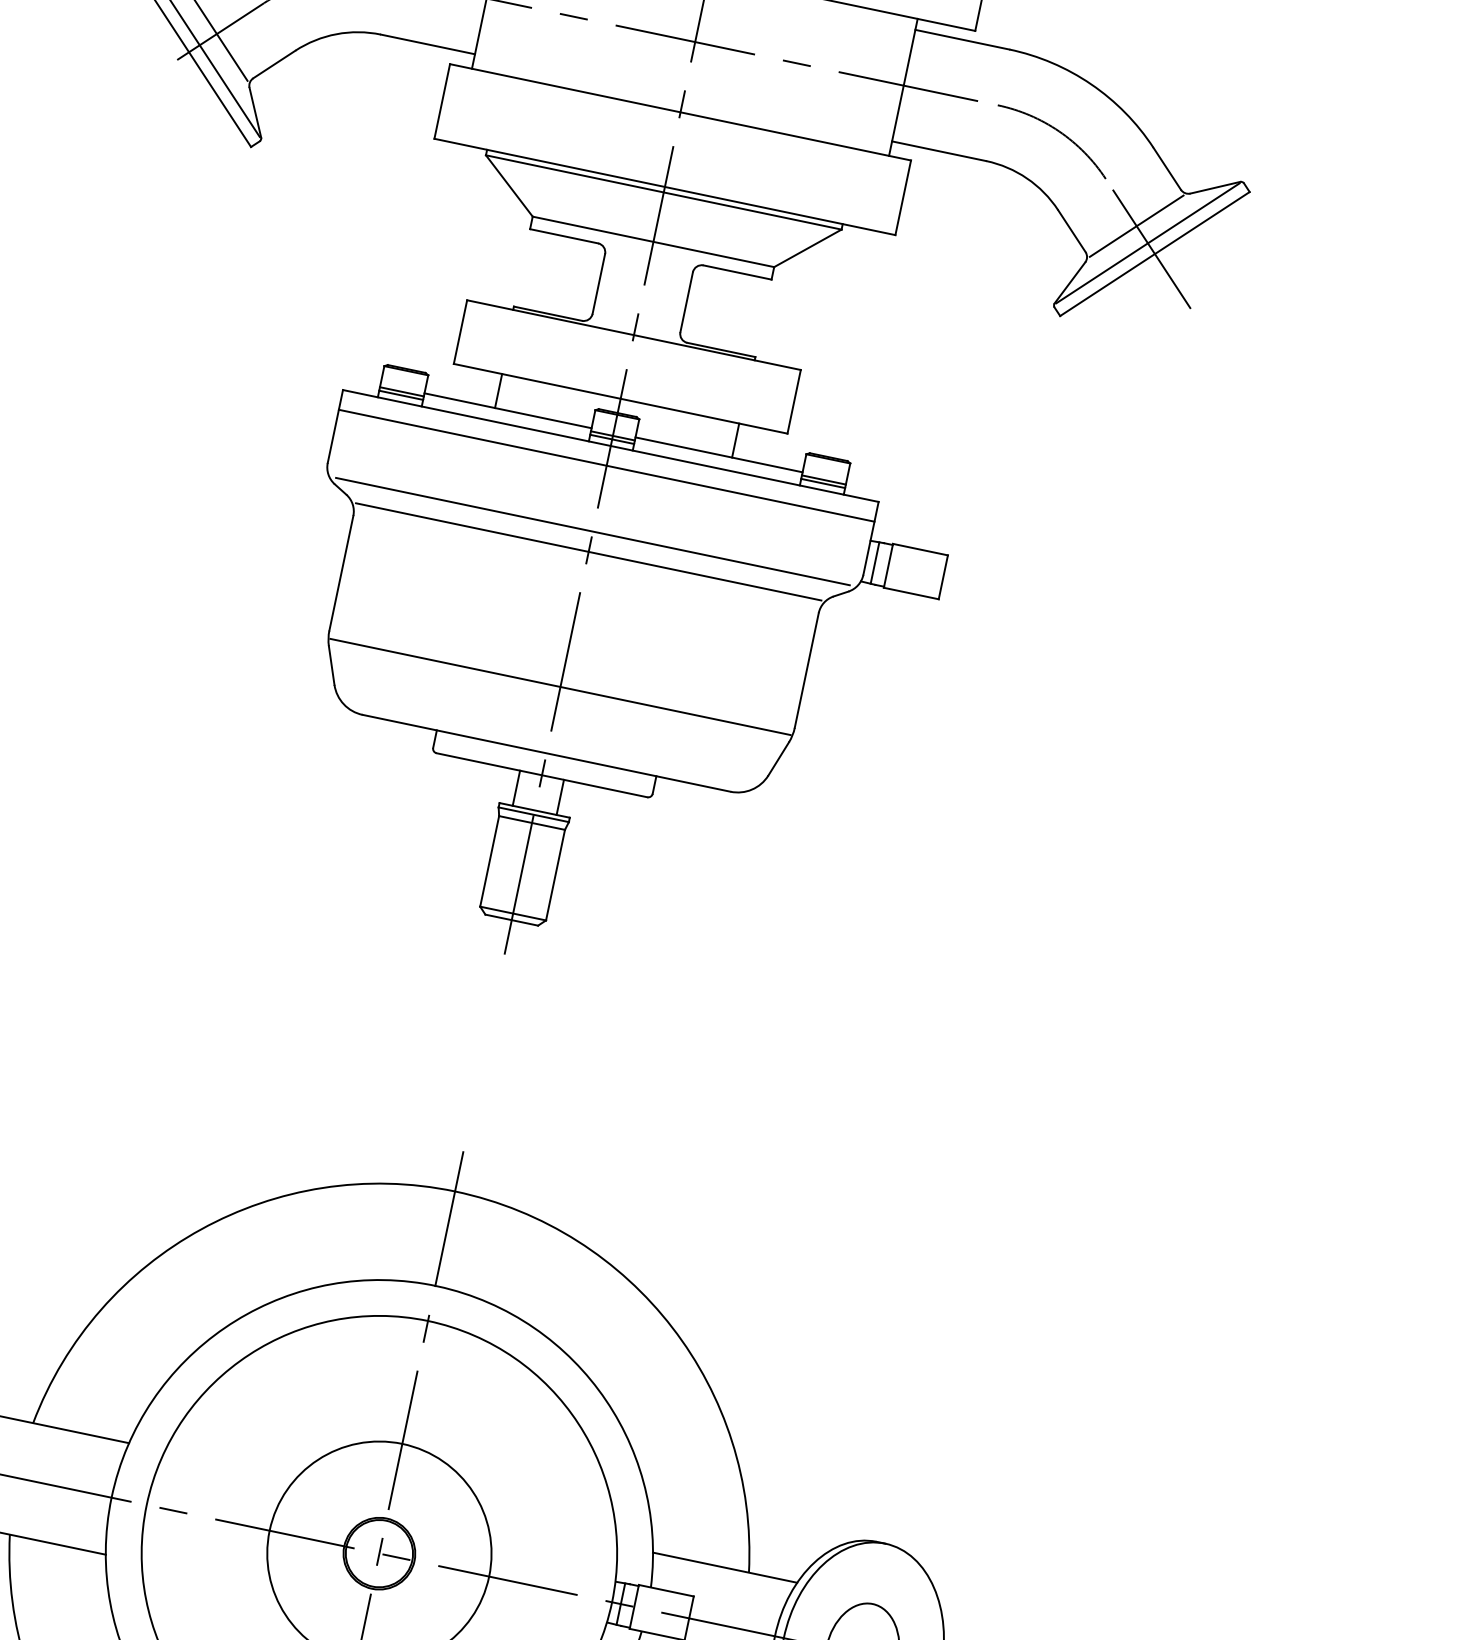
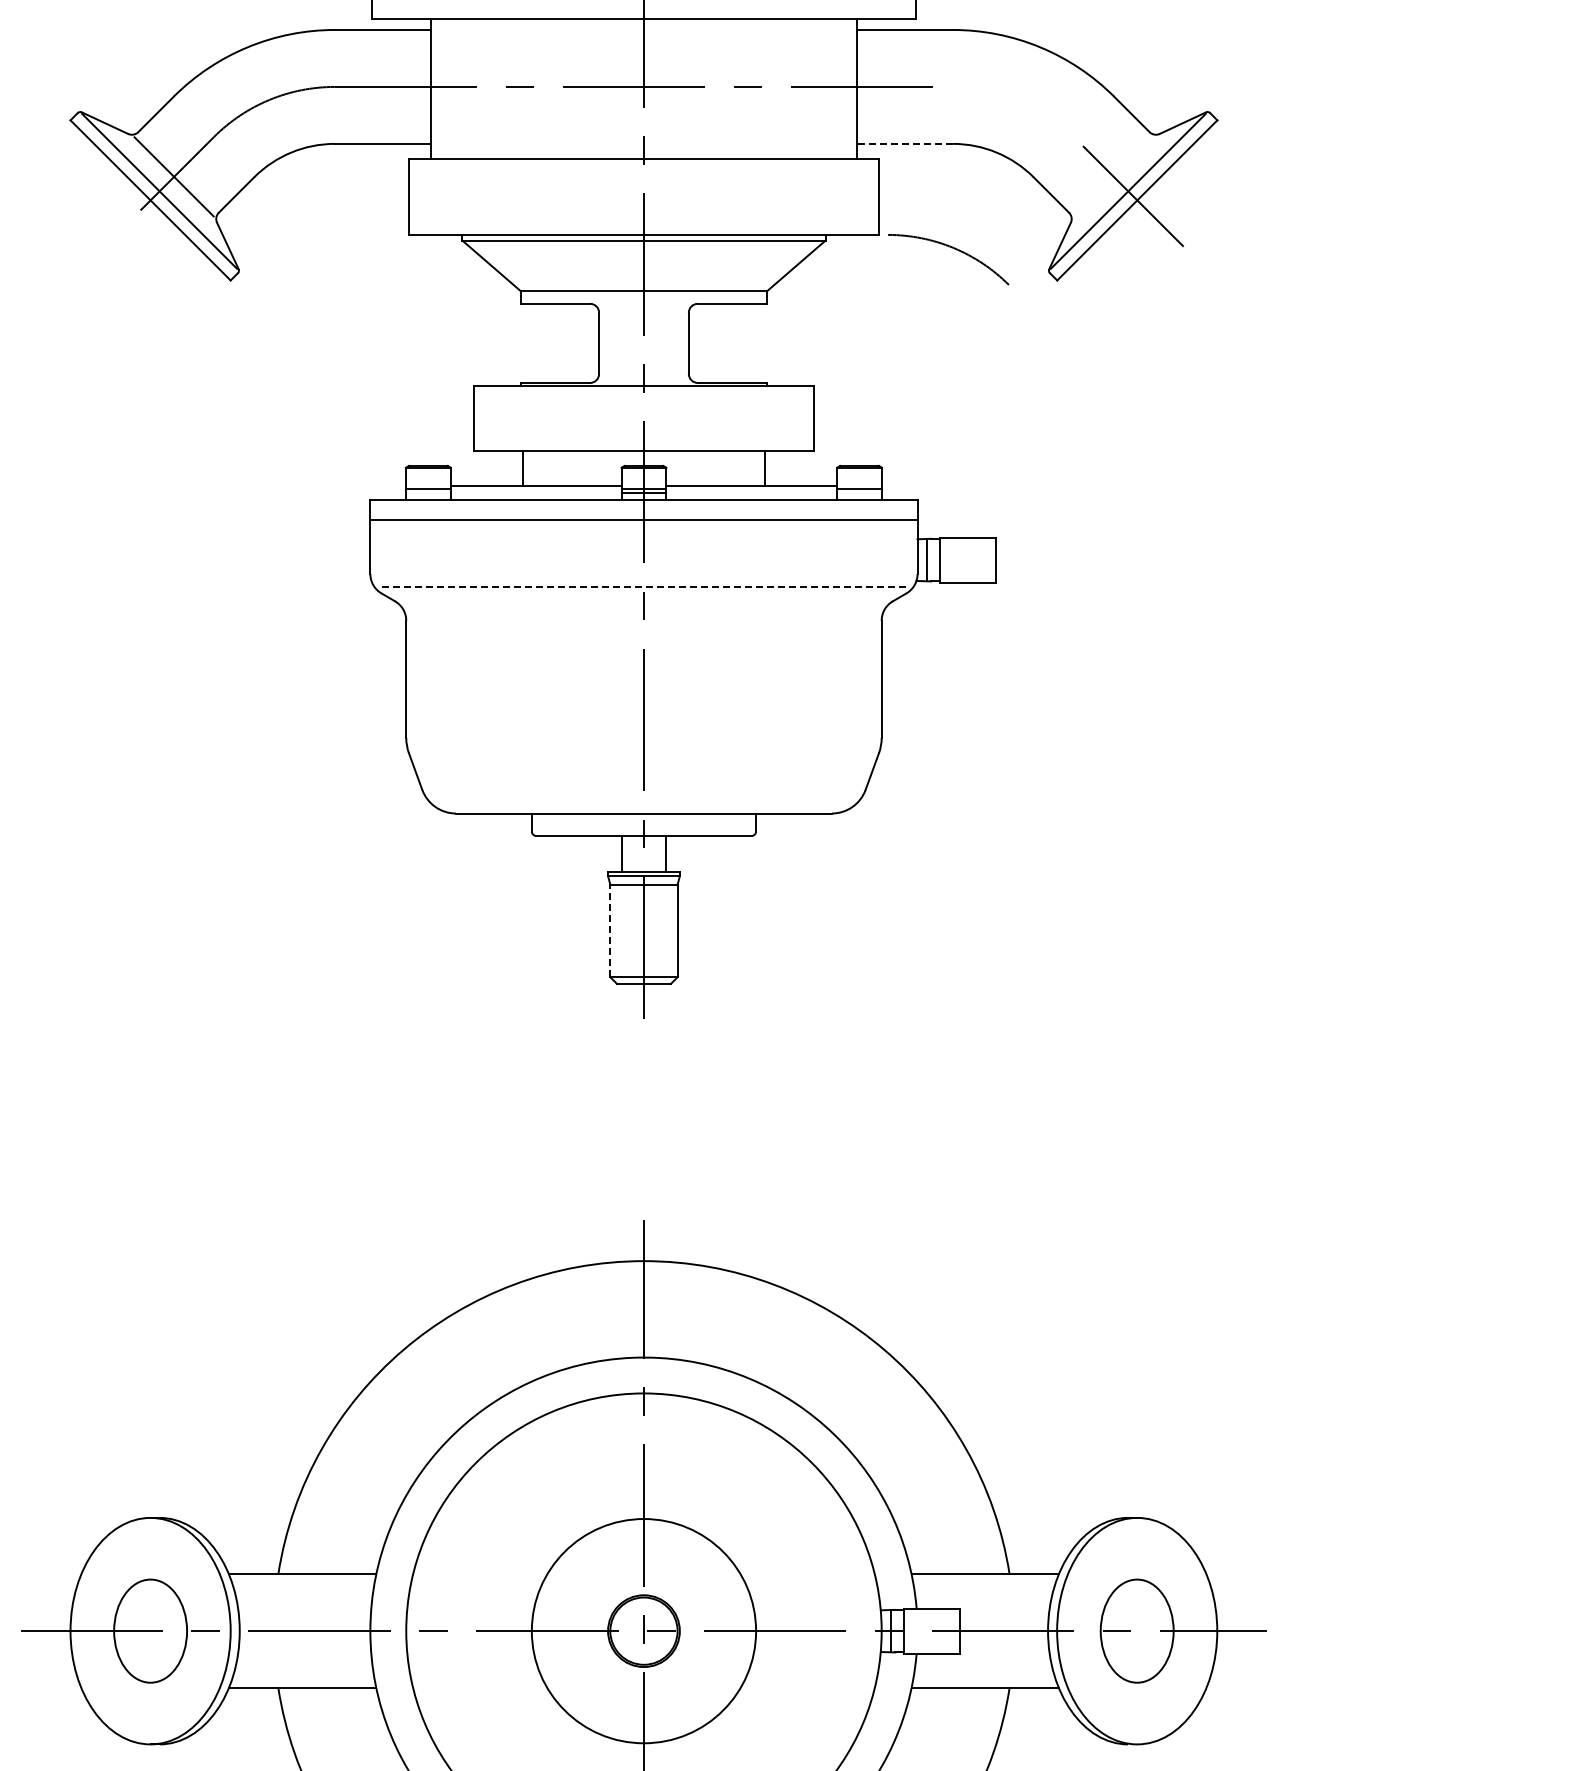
arc: (1057, 131) -> (951, 248), moved
line: (938, 150) -> (904, 143), solid -> dashed
line: (1136, 225) -> (1113, 176), removed
line: (401, 395) -> (428, 492), removed
line: (823, 483) -> (859, 492), removed
line: (592, 531) -> (643, 587), solid -> dashed
line: (588, 551) -> (643, 607), removed
line: (560, 686) -> (643, 745), removed
line: (489, 860) -> (610, 930), solid -> dashed

